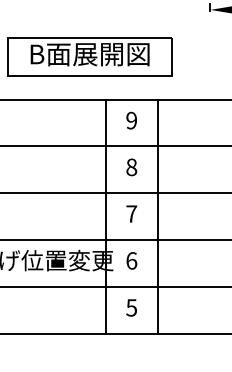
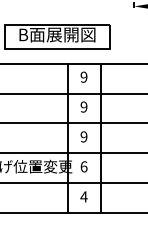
text: (130, 166) -> (83, 106), 8 -> 9
text: (130, 213) -> (83, 136), 7 -> 9
text: (130, 307) -> (83, 196), 5 -> 4

